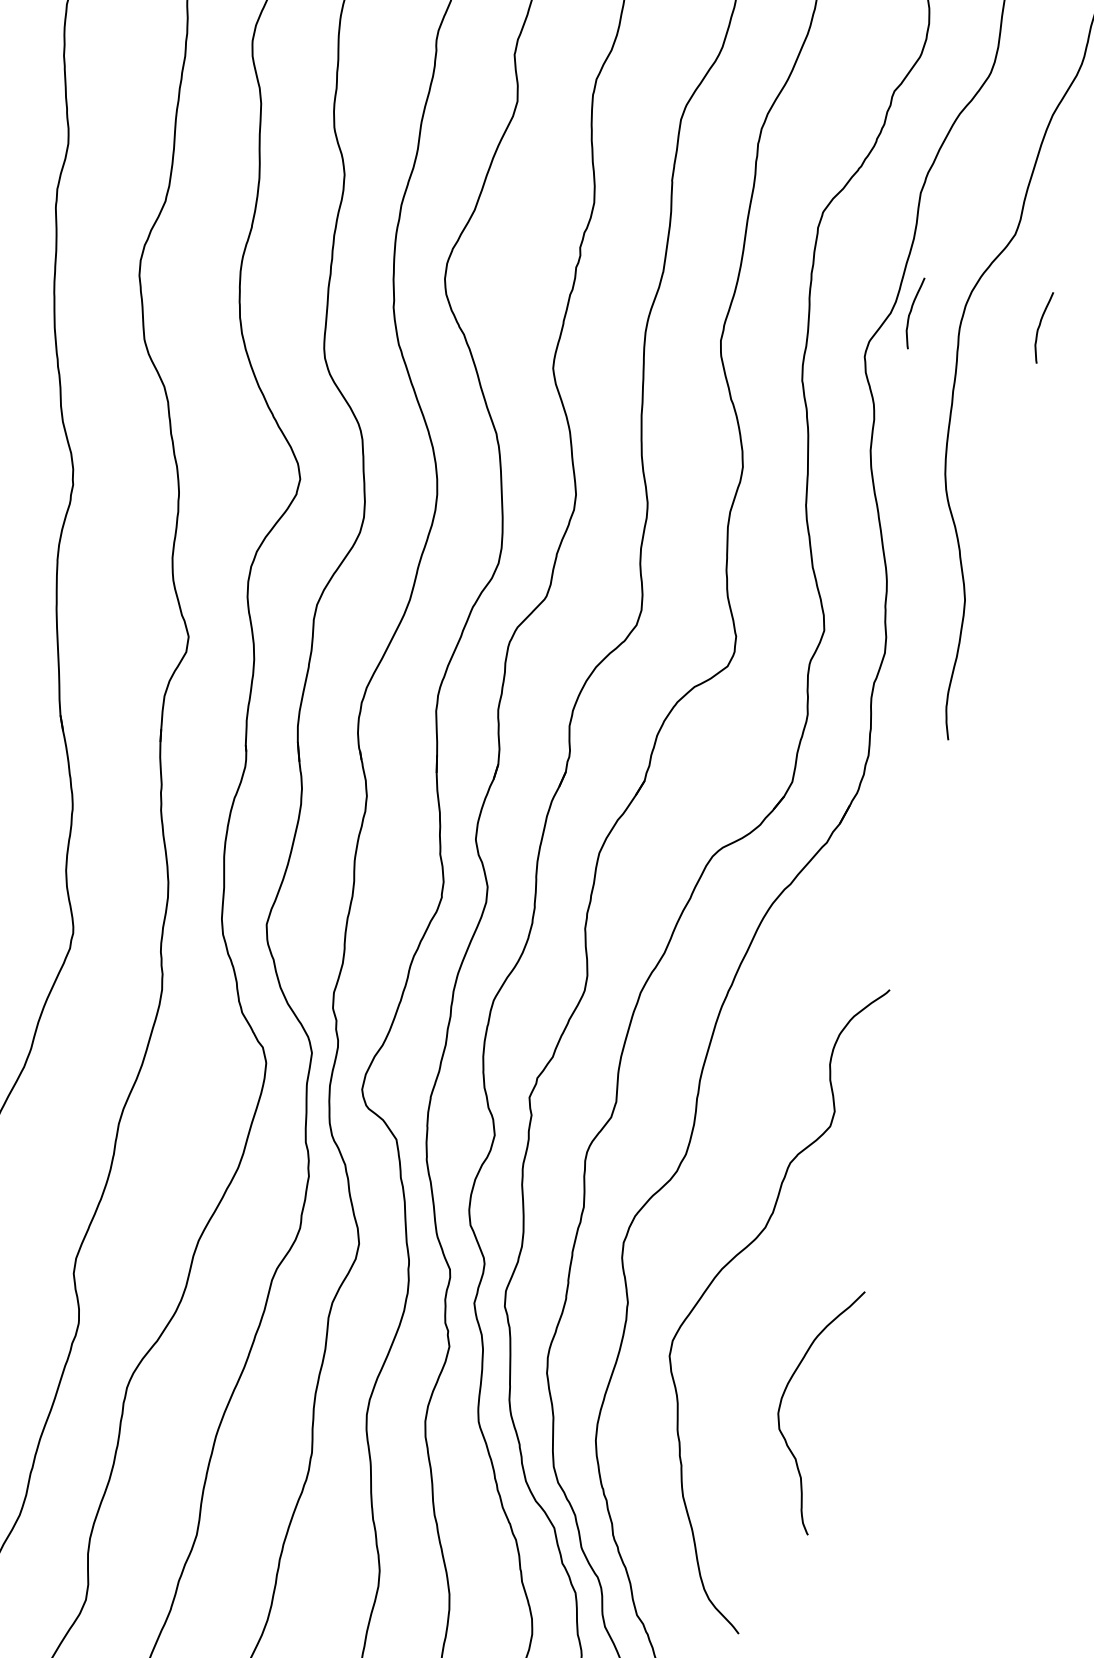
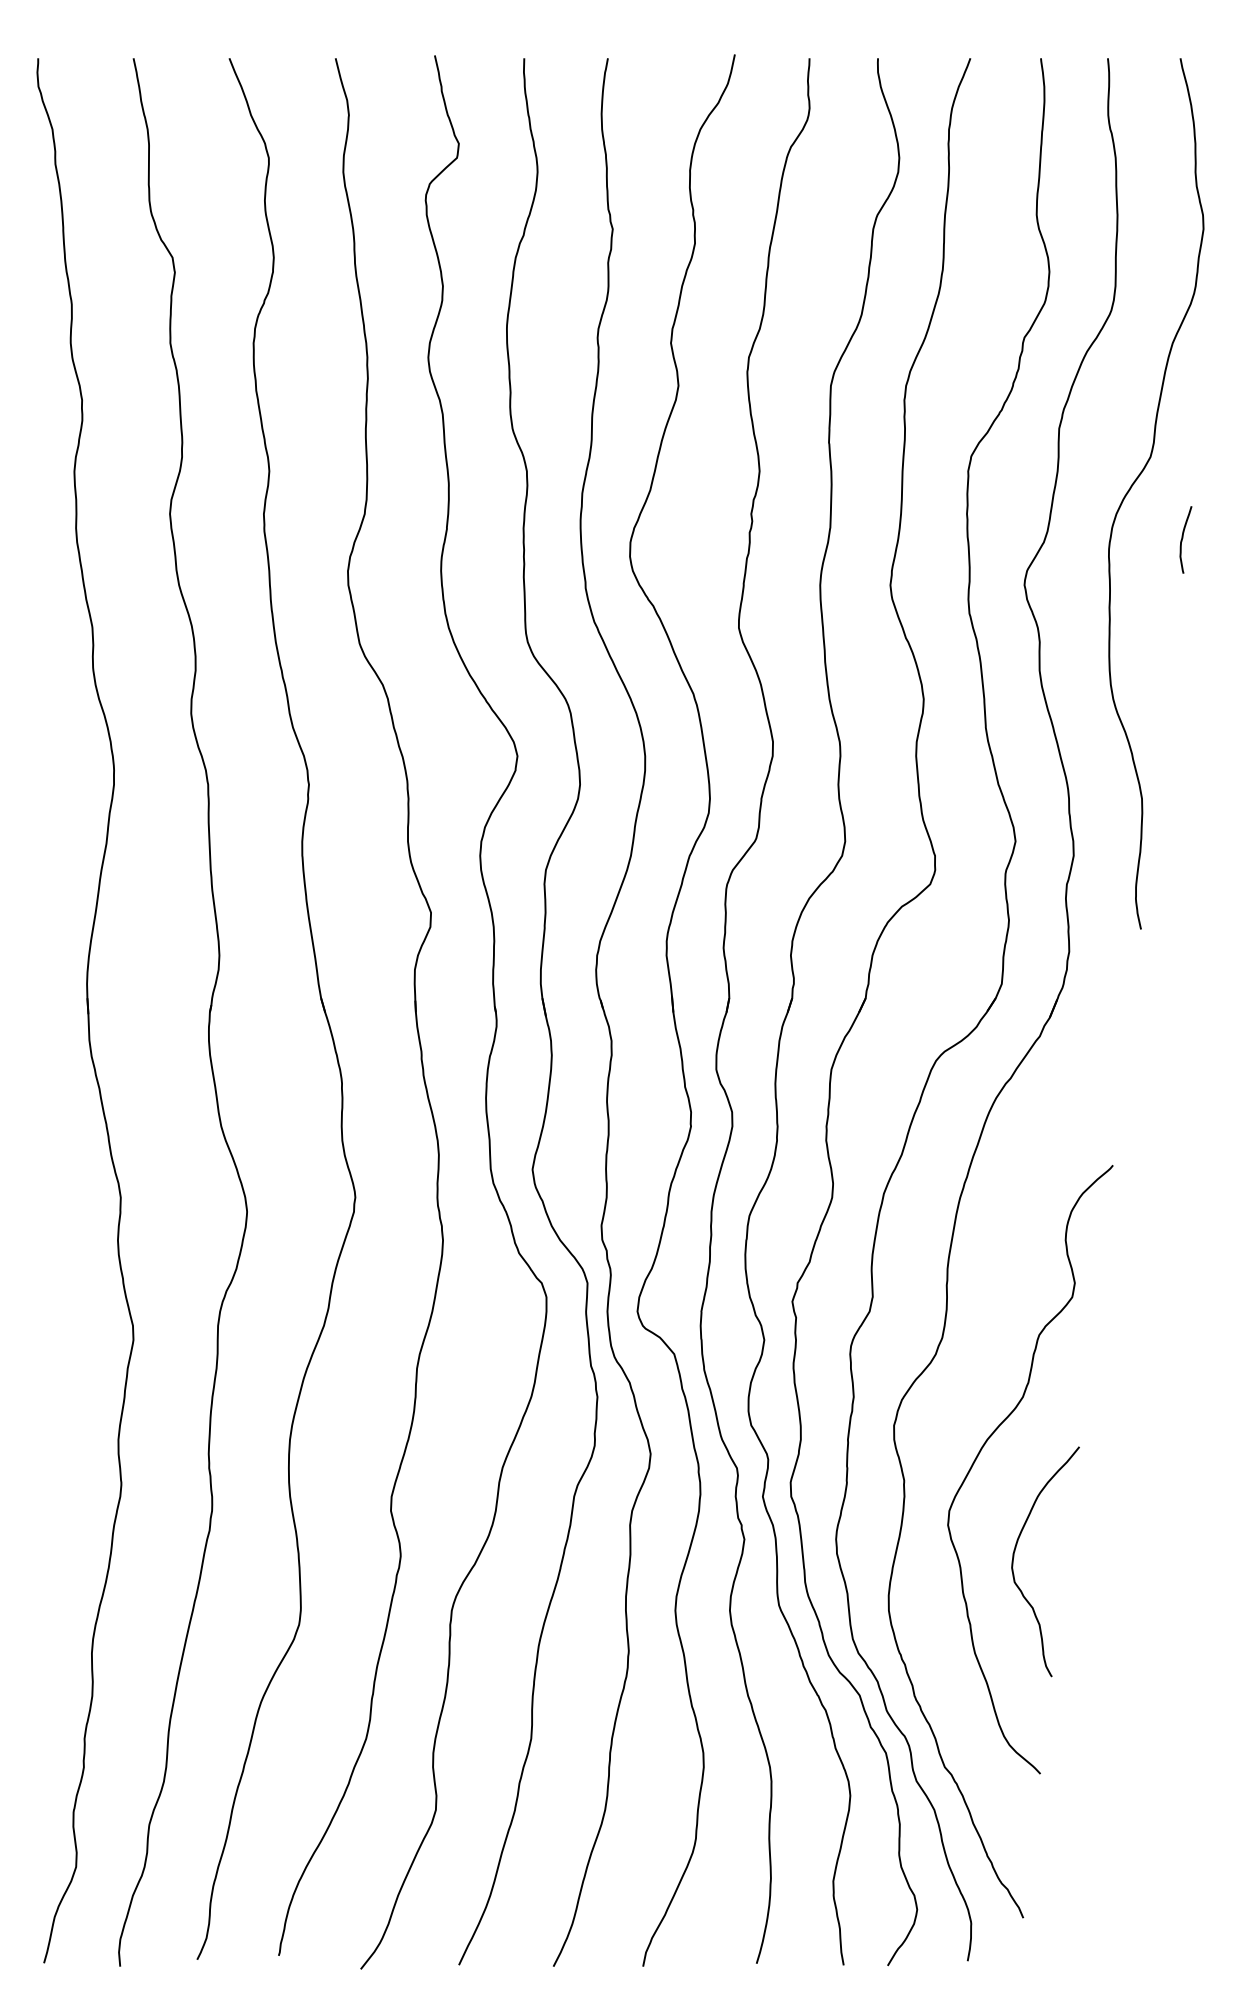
curve: (912, 311) -> (1063, 538), removed
curve: (782, 1402) -> (1014, 1557), moved

